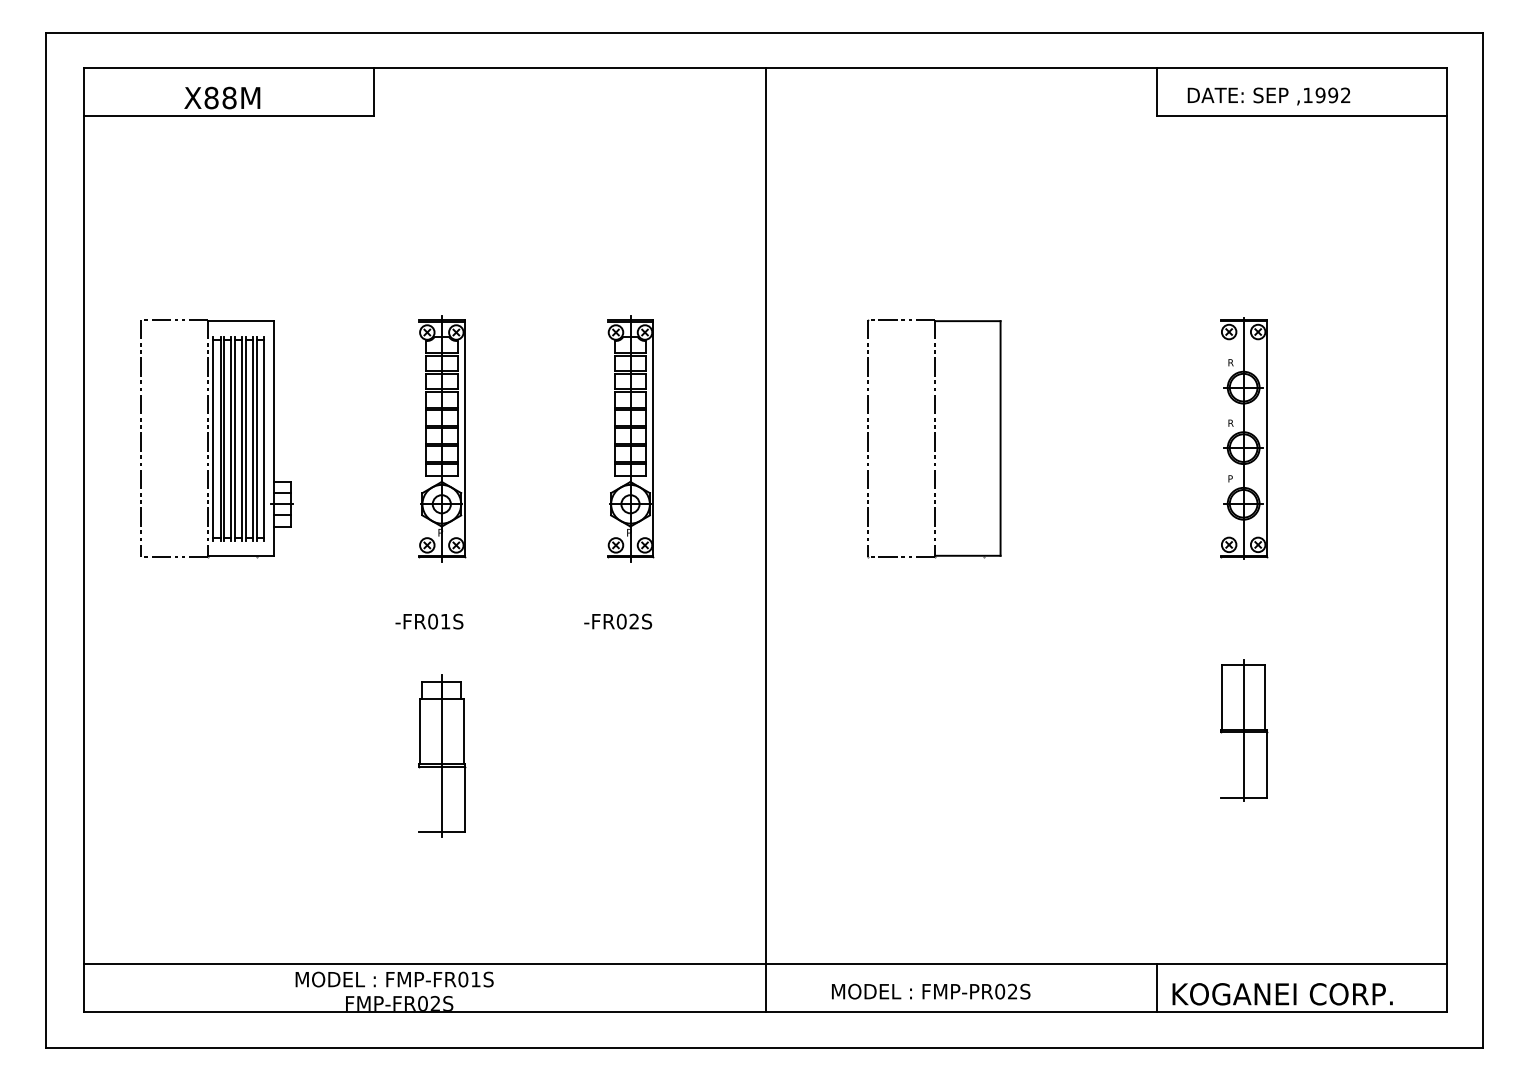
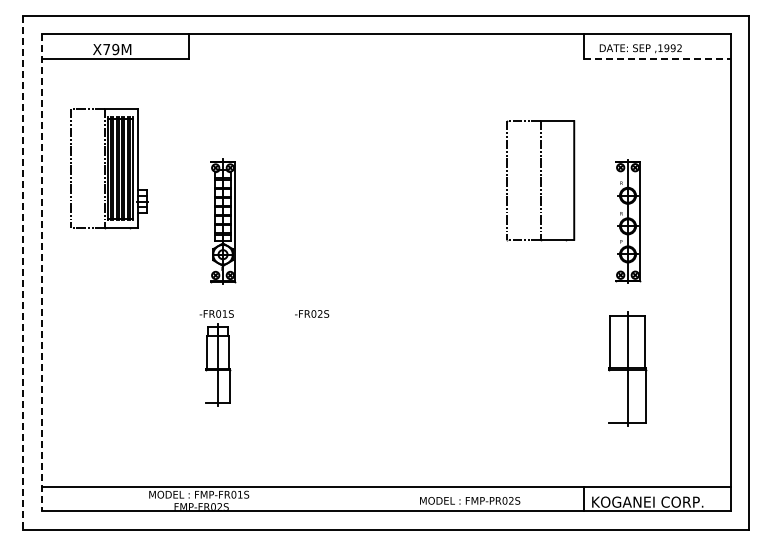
text: (220, 97) -> (111, 49), X88M -> X79M
line: (1302, 115) -> (657, 58), solid -> dashed
part: (217, 438) -> (109, 168), moved
part: (630, 438) -> (318, 221), removed
part: (933, 438) -> (540, 180), moved
line: (84, 539) -> (42, 272), solid -> dashed
line: (765, 539) -> (386, 272), removed
line: (46, 541) -> (23, 273), solid -> dashed
part: (1244, 729) -> (628, 368), size x1.6
part: (442, 755) -> (218, 364), moved

